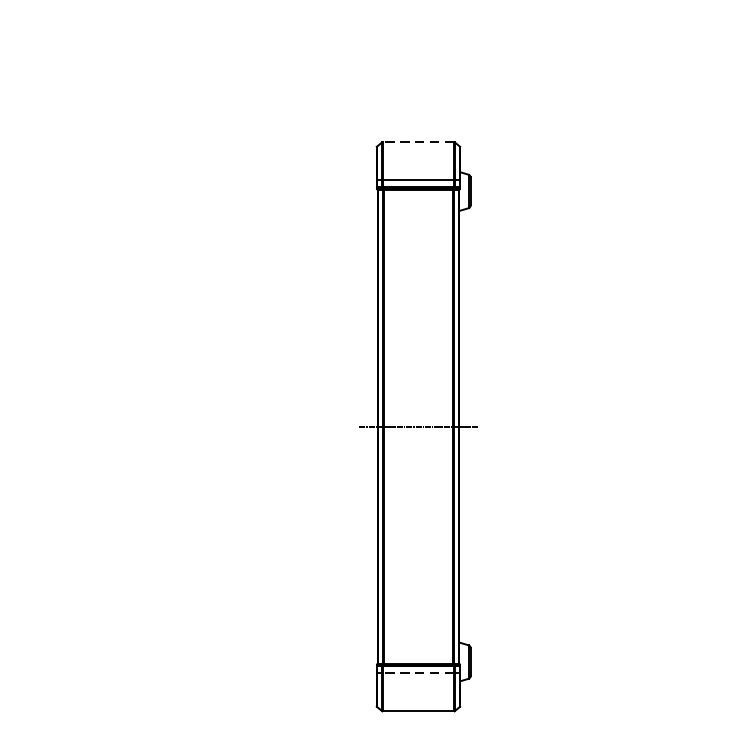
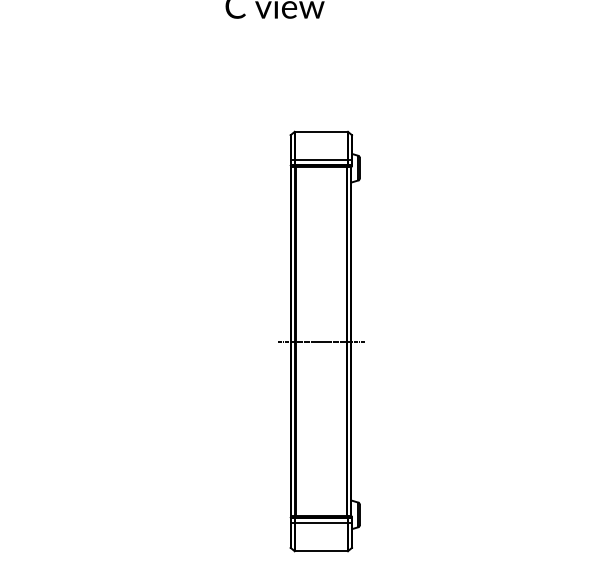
line: (417, 141) -> (320, 131), dashed -> solid
line: (417, 673) -> (320, 523), dashed -> solid

